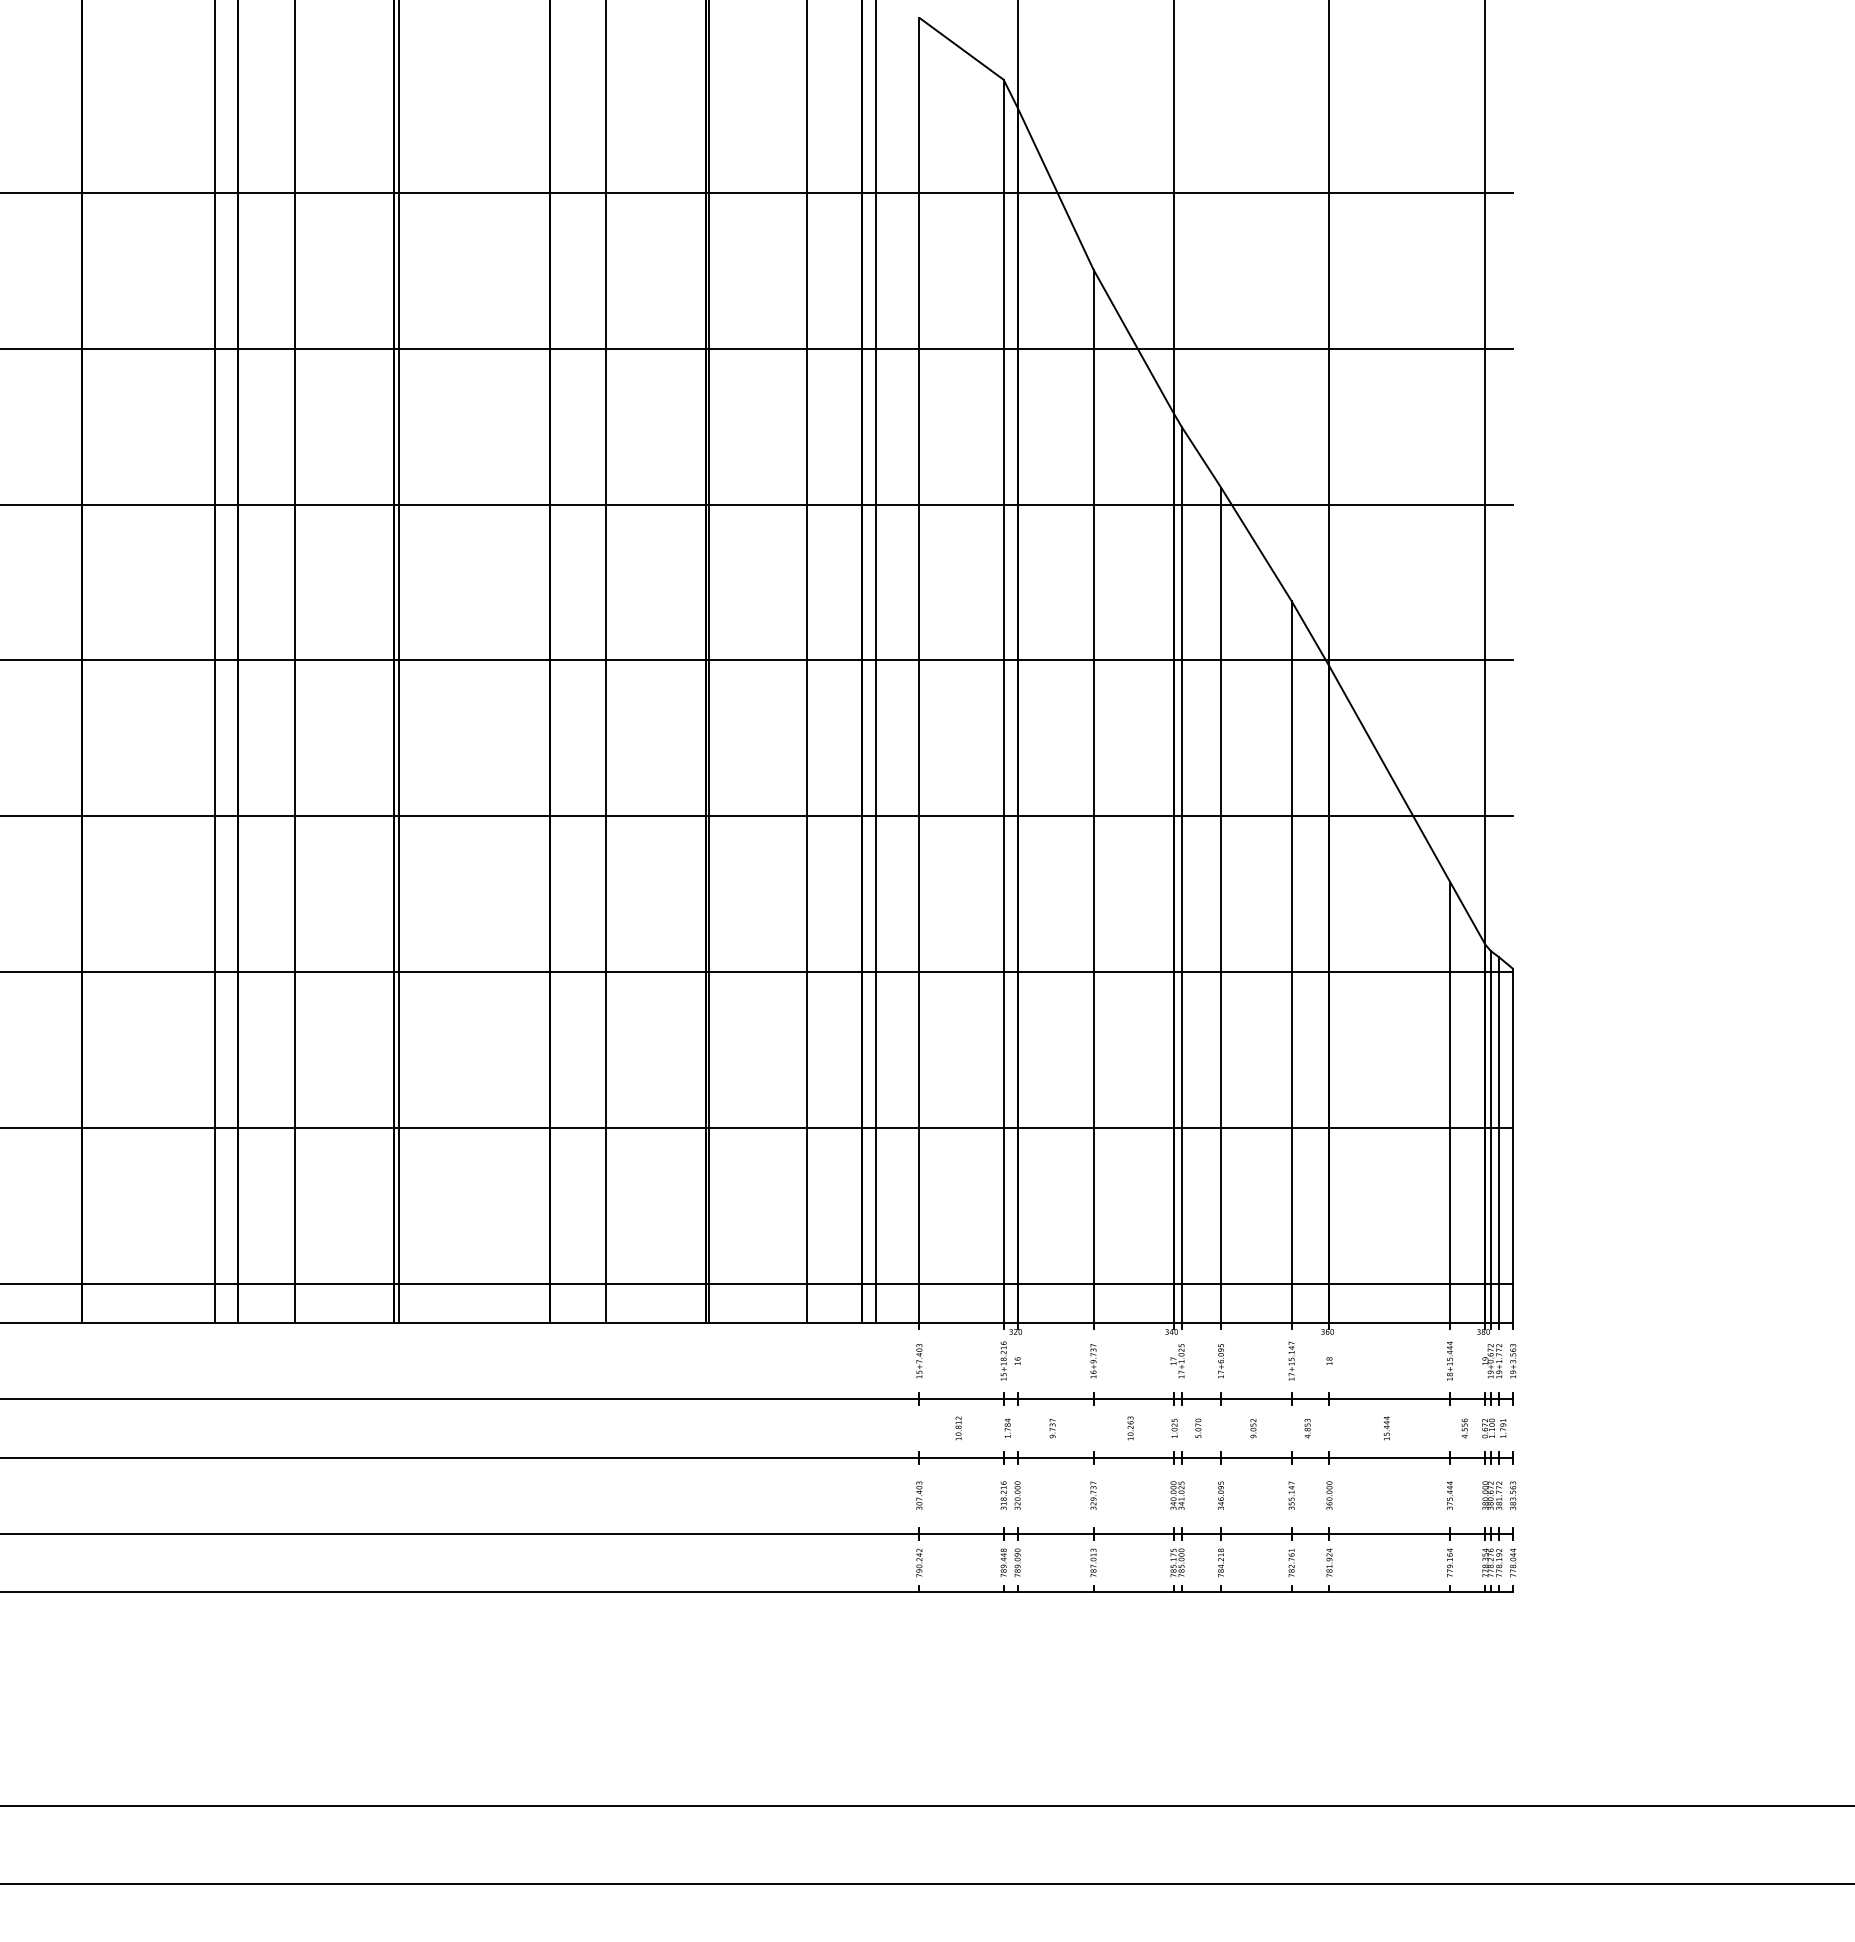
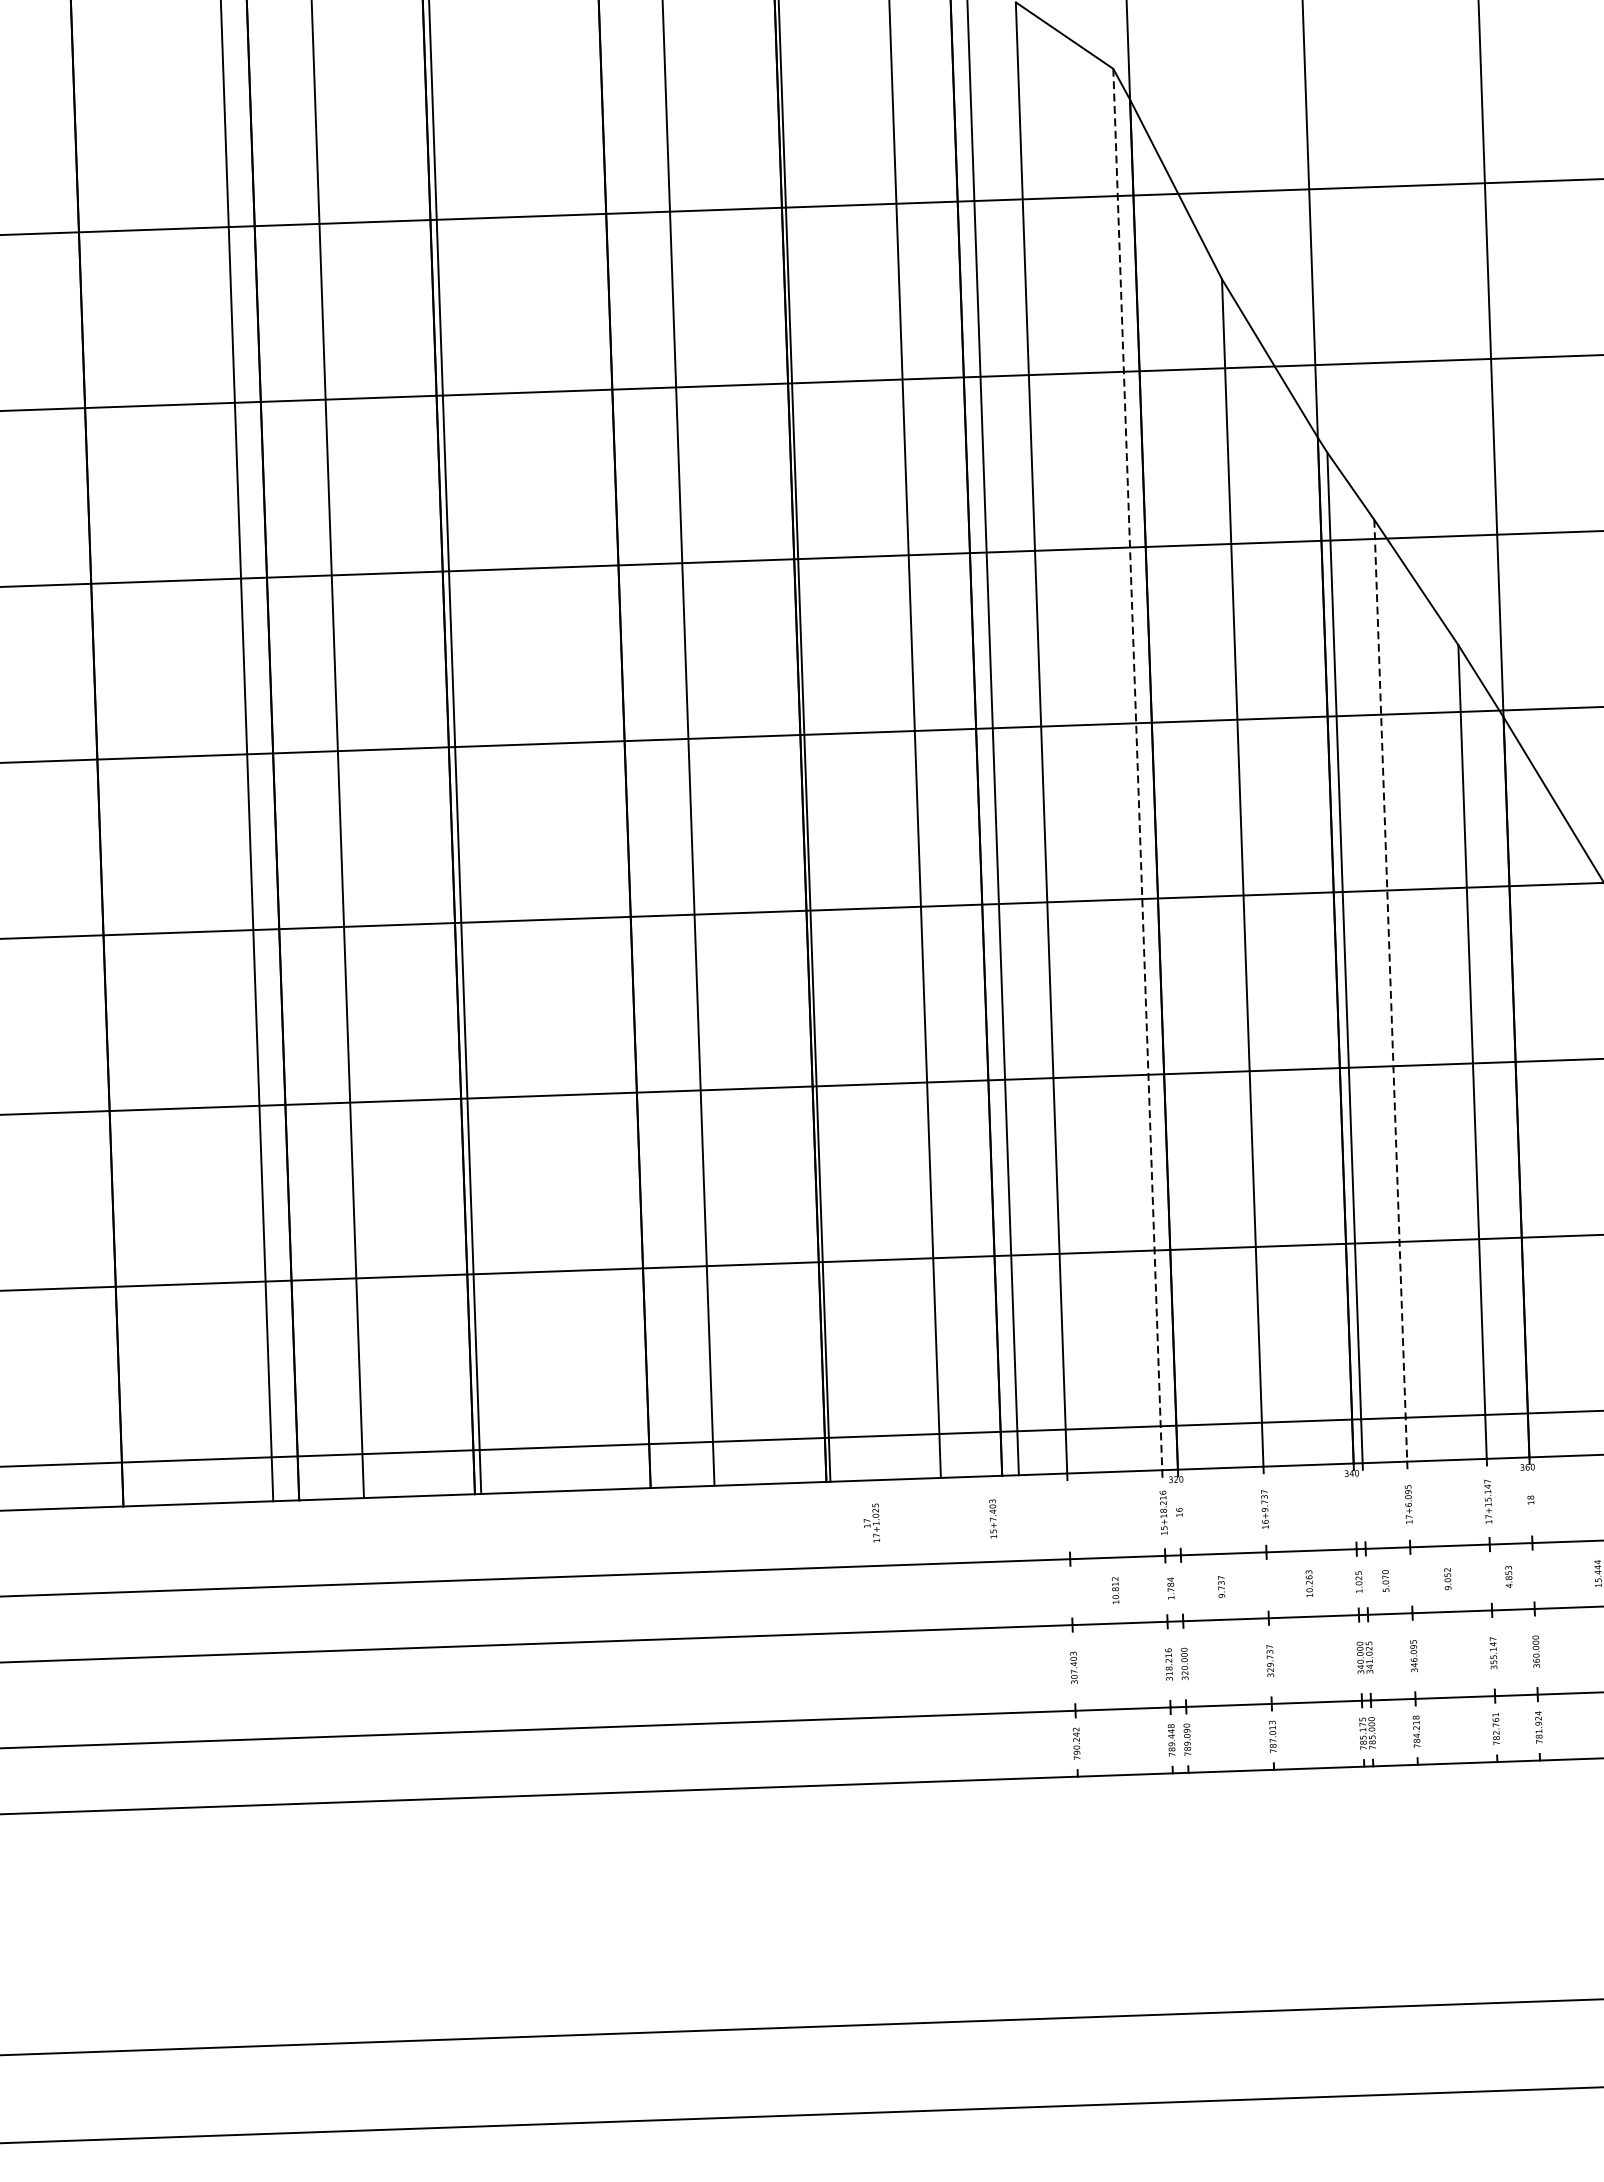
line: (1003, 701) -> (1137, 769), solid -> dashed
line: (1221, 905) -> (1391, 990), solid -> dashed
text: (919, 1361) -> (993, 1519), moved
text: (1177, 1361) -> (871, 1523), moved

